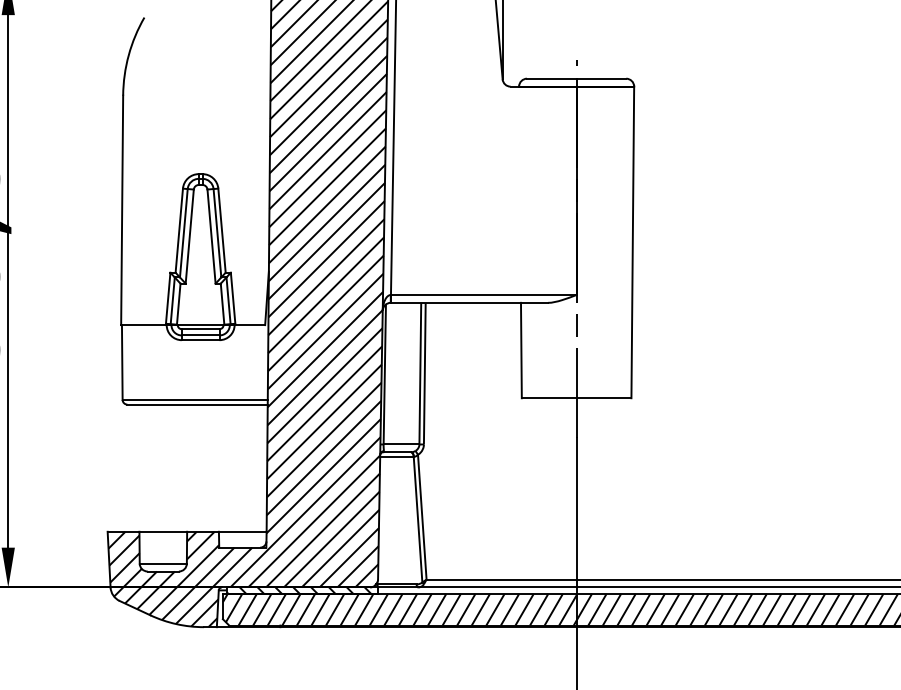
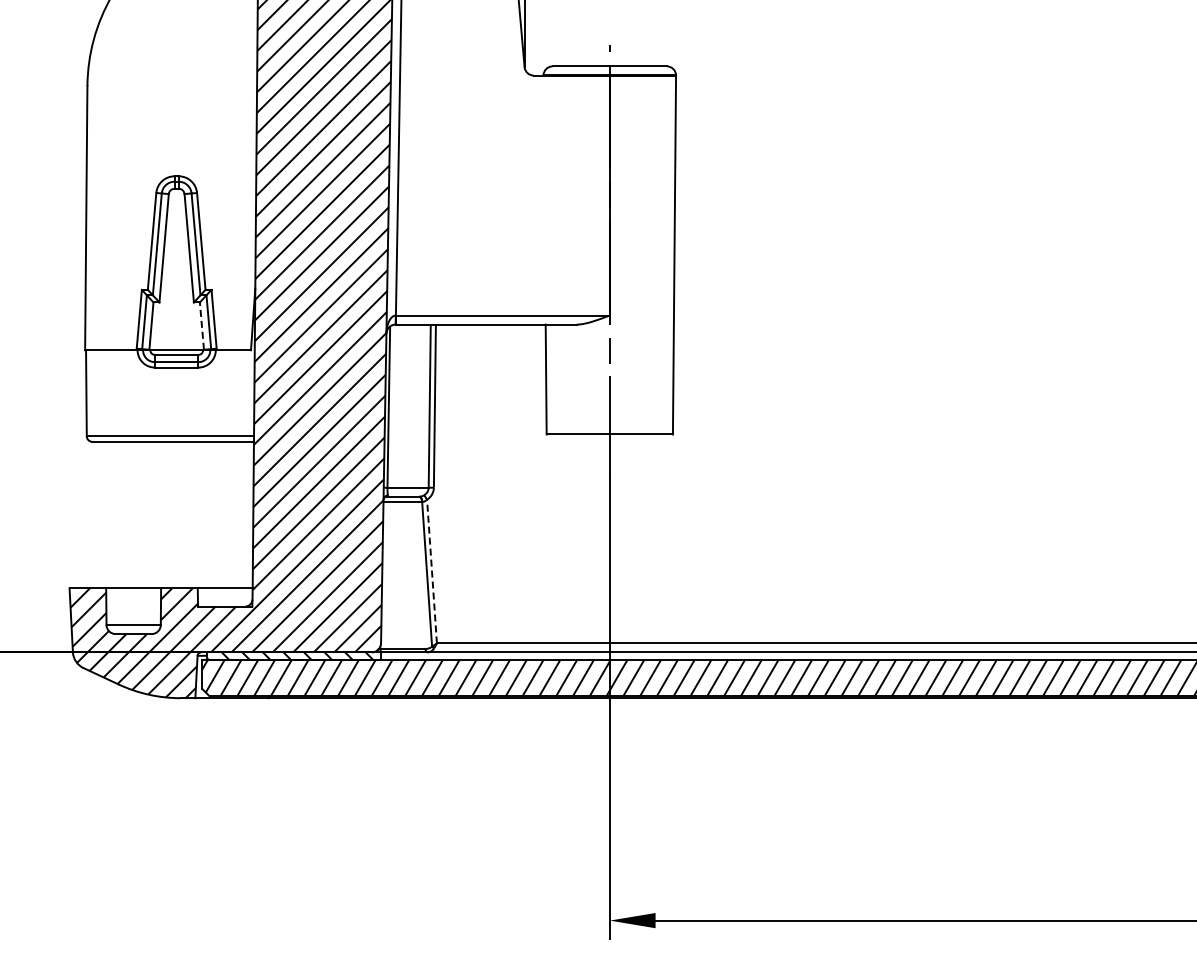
line: (222, 304) -> (201, 326), solid -> dashed
line: (421, 517) -> (431, 571), solid -> dashed

